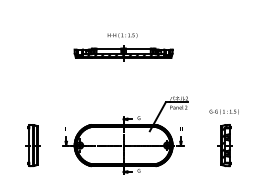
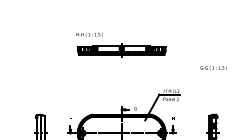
text: (122, 35) -> (89, 34), moved
text: (223, 111) -> (212, 67), moved

